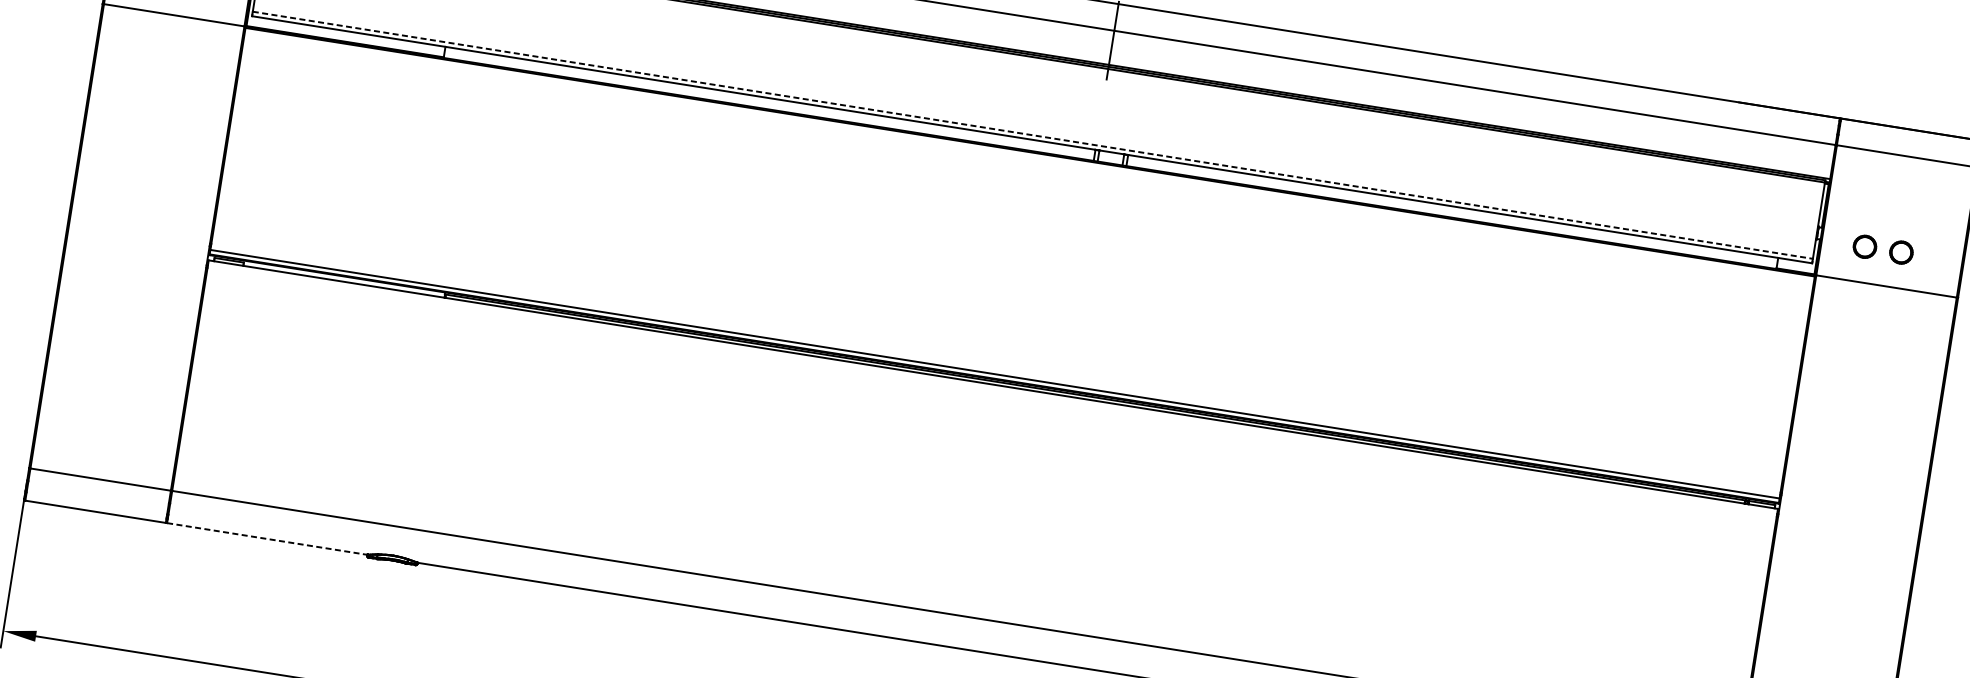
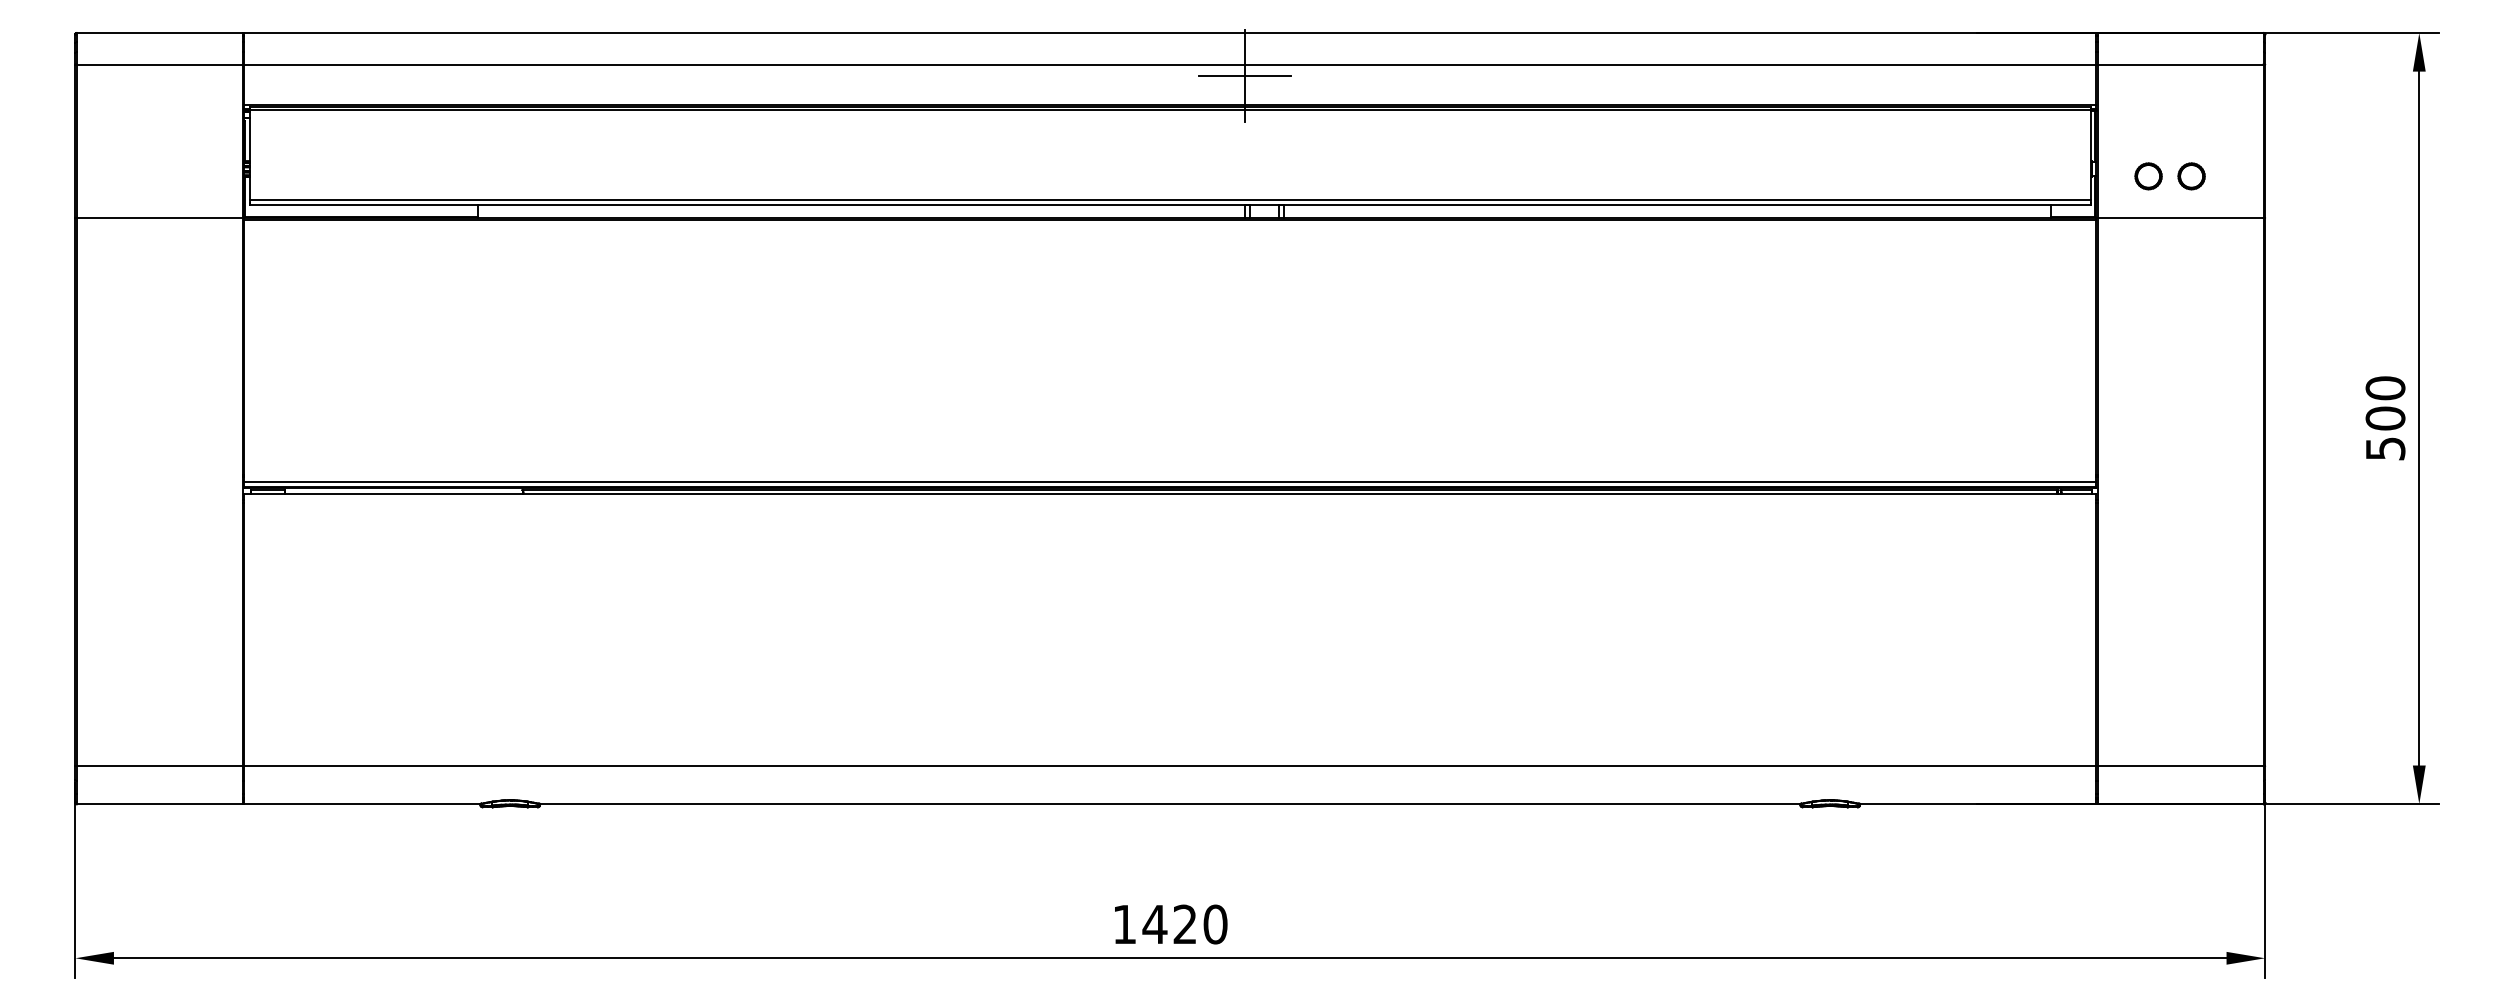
line: (1112, 40) -> (1244, 76), added
line: (1033, 135) -> (1170, 199), dashed -> solid
line: (267, 539) -> (362, 804), dashed -> solid

